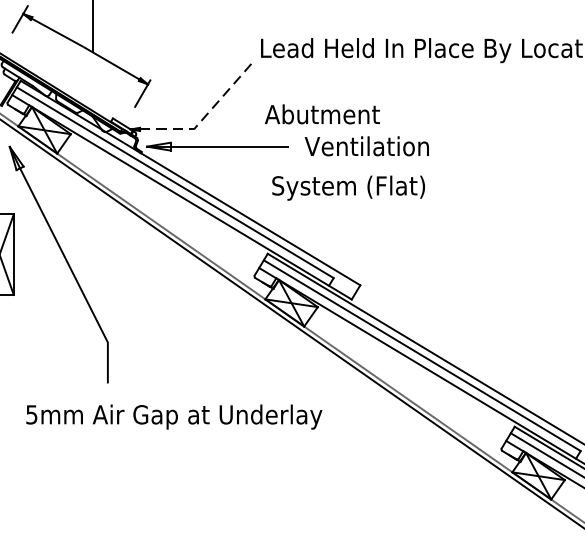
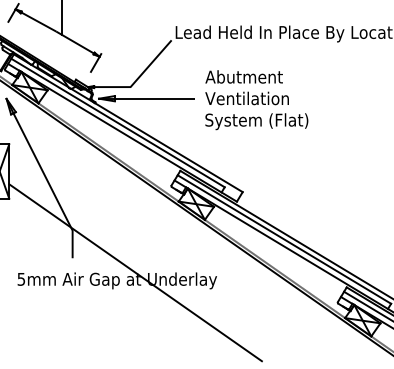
text: (321, 113) -> (243, 76), moved
line: (207, 115) -> (139, 77), dashed -> solid
text: (348, 187) -> (256, 121), moved
line: (201, 404) -> (135, 272), added

